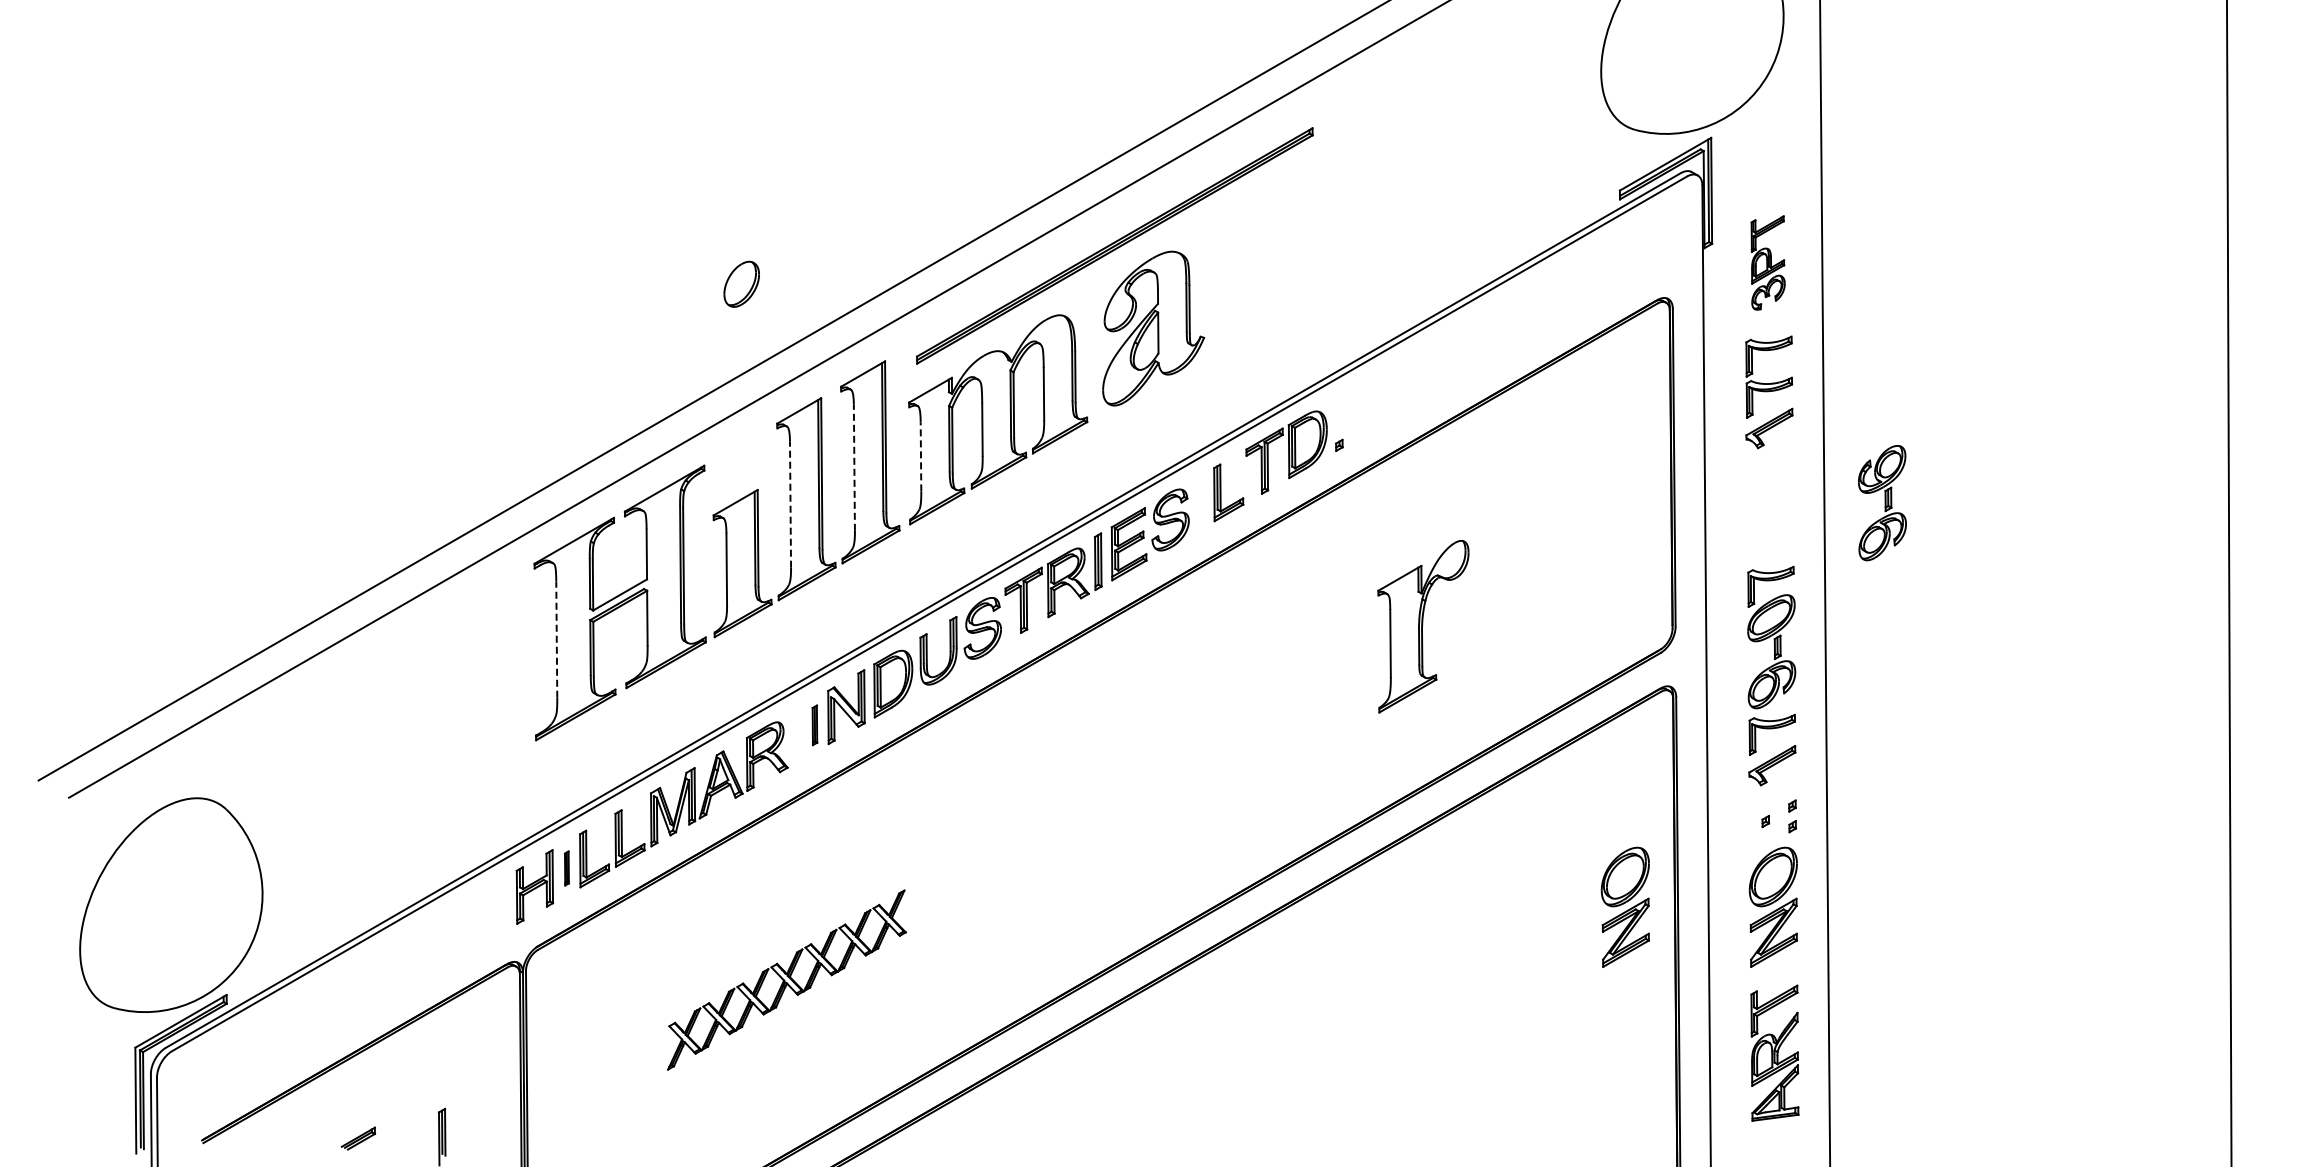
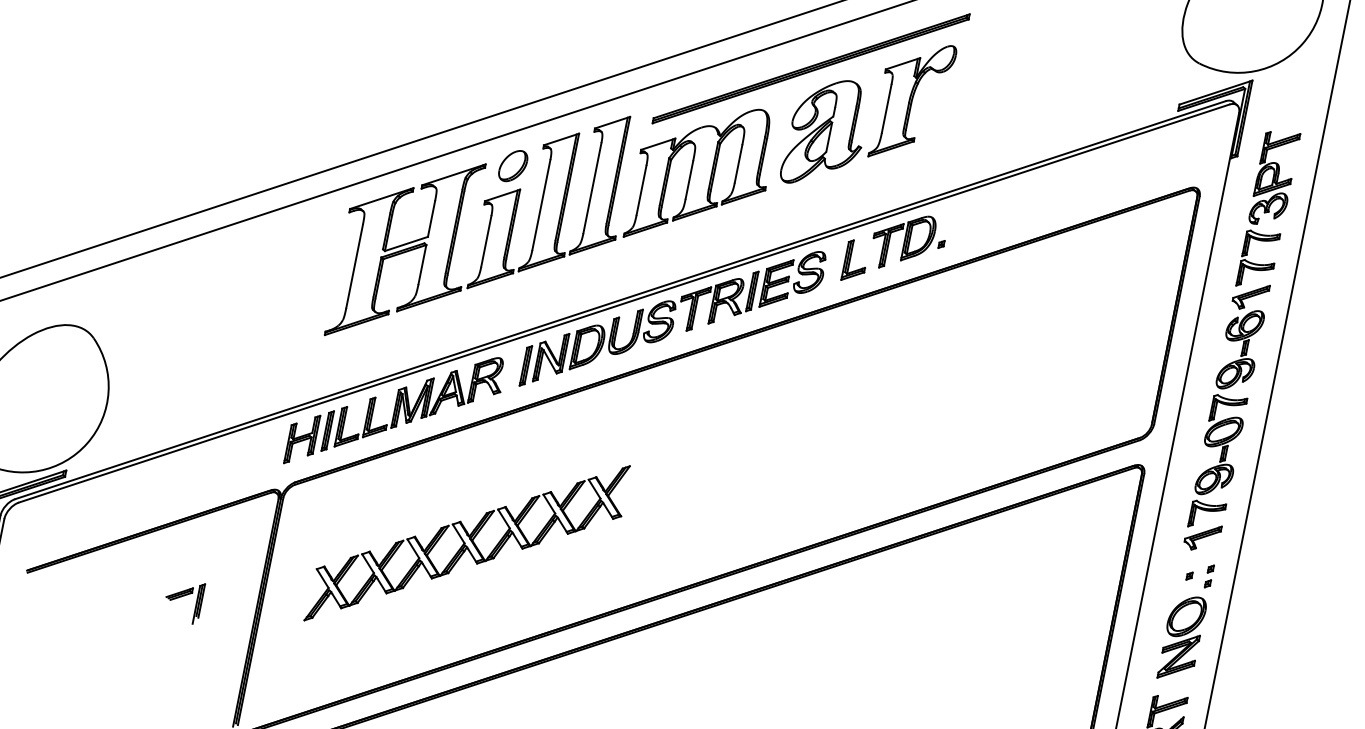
part: (1767, 262) -> (1274, 177), size x1.43
part: (741, 283) -> (513, 165), moved
line: (920, 456) -> (641, 189), dashed -> solid
line: (854, 467) -> (592, 188), dashed -> solid
part: (1882, 503) -> (1240, 350), moved
line: (790, 504) -> (541, 204), dashed -> solid
part: (1423, 626) -> (912, 101), moved
line: (556, 639) -> (354, 266), dashed -> solid
part: (814, 725) -> (525, 366), size x1.43
part: (566, 868) -> (327, 431), size x1.67
part: (1624, 906) -> (1076, 615), removed
part: (786, 979) -> (467, 542), size x1.67
part: (357, 1138) -> (178, 593), moved

